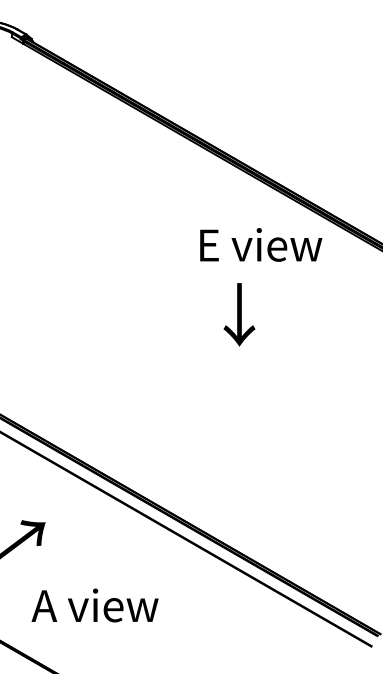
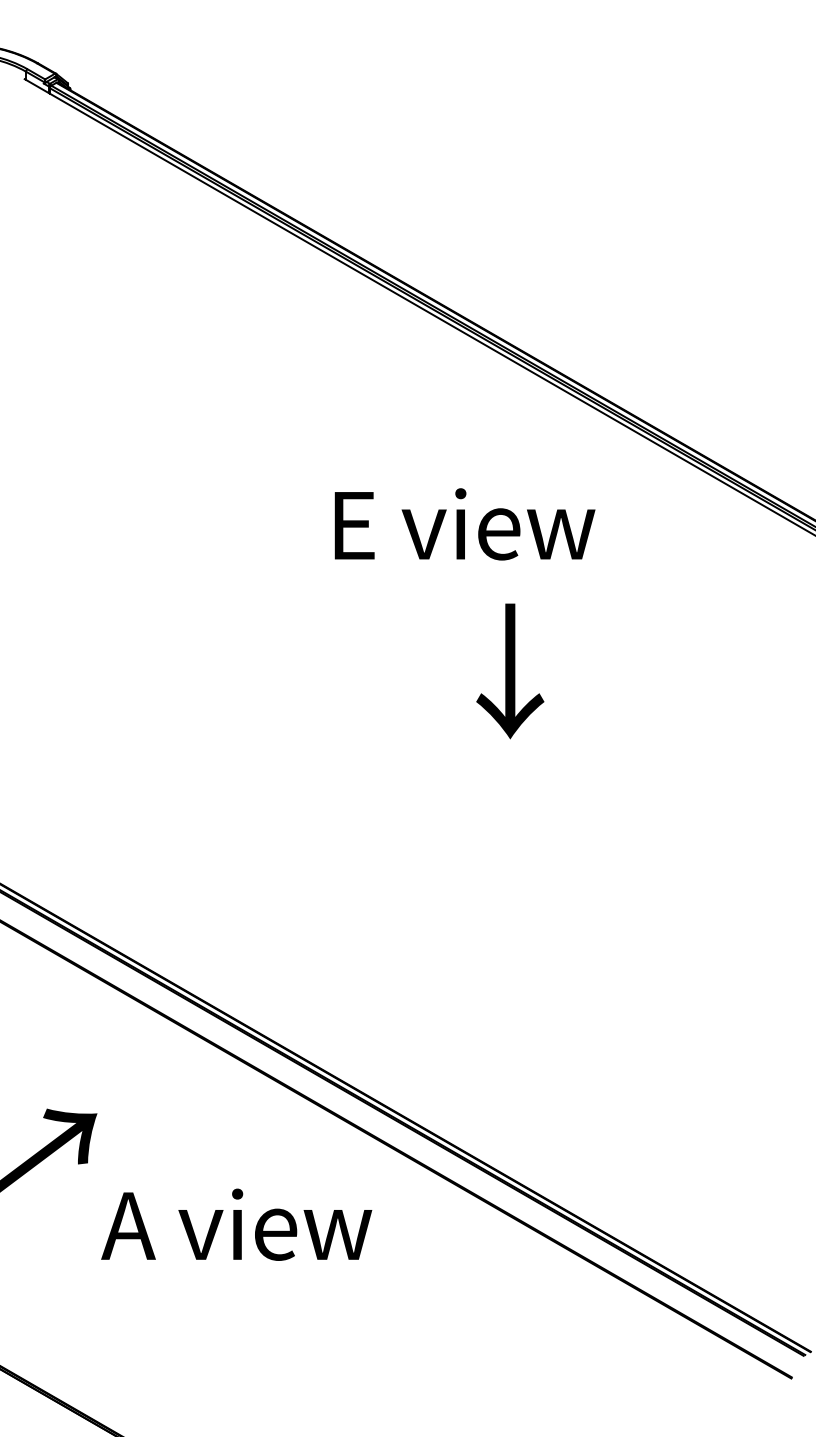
text: (261, 244) -> (465, 523), moved
text: (94, 605) -> (235, 1224), moved

